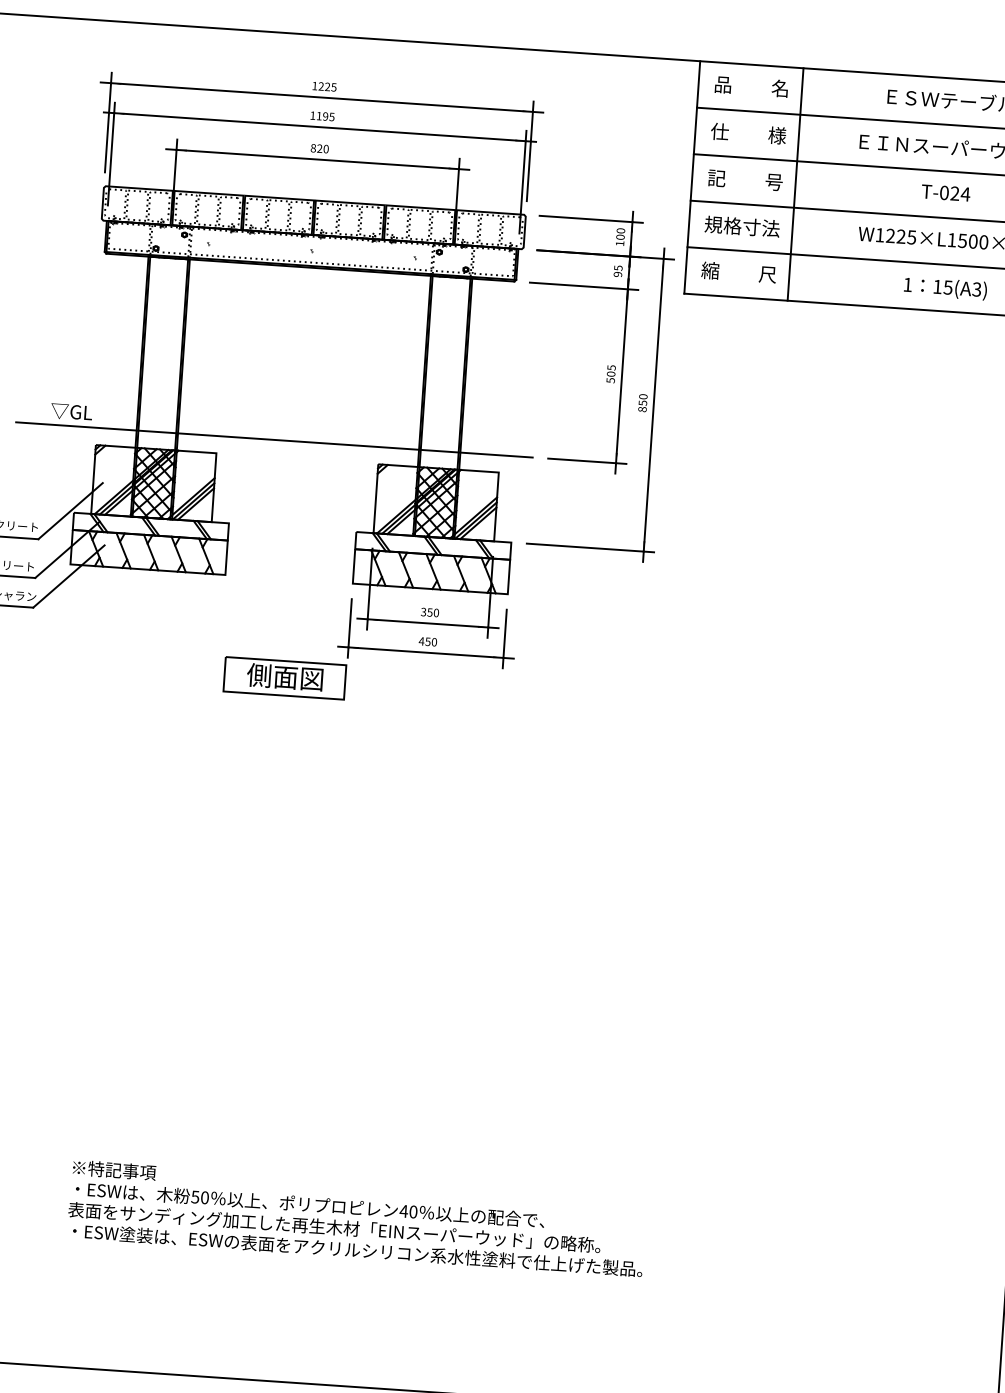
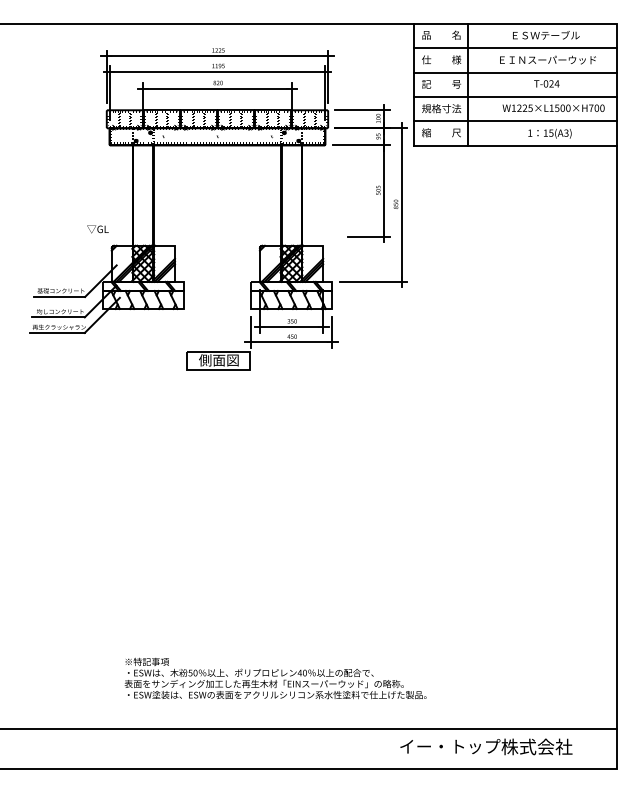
line: (273, 439) -> (204, 236), removed
text: (356, 1218) -> (275, 678), moved

